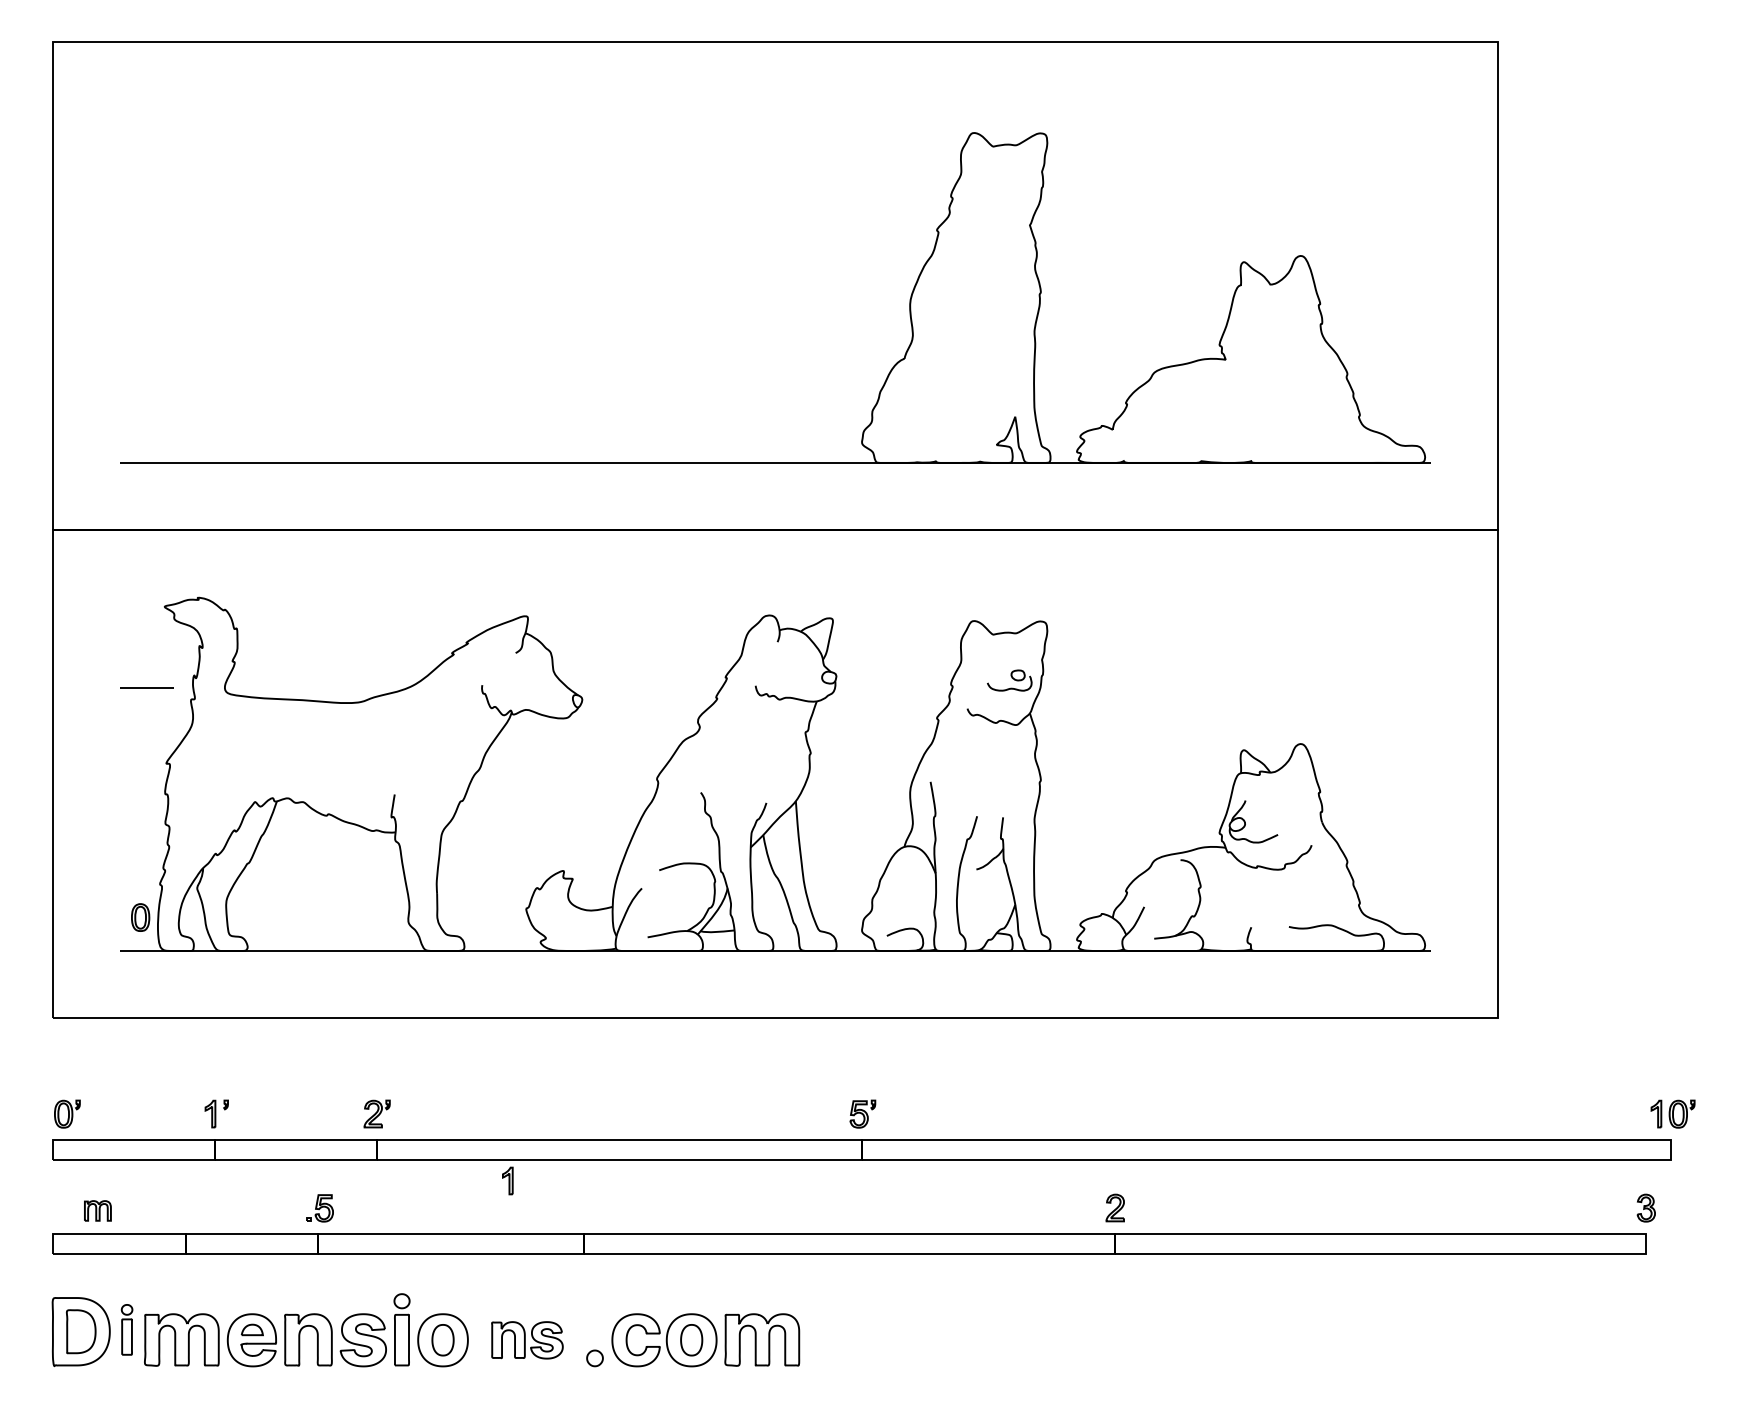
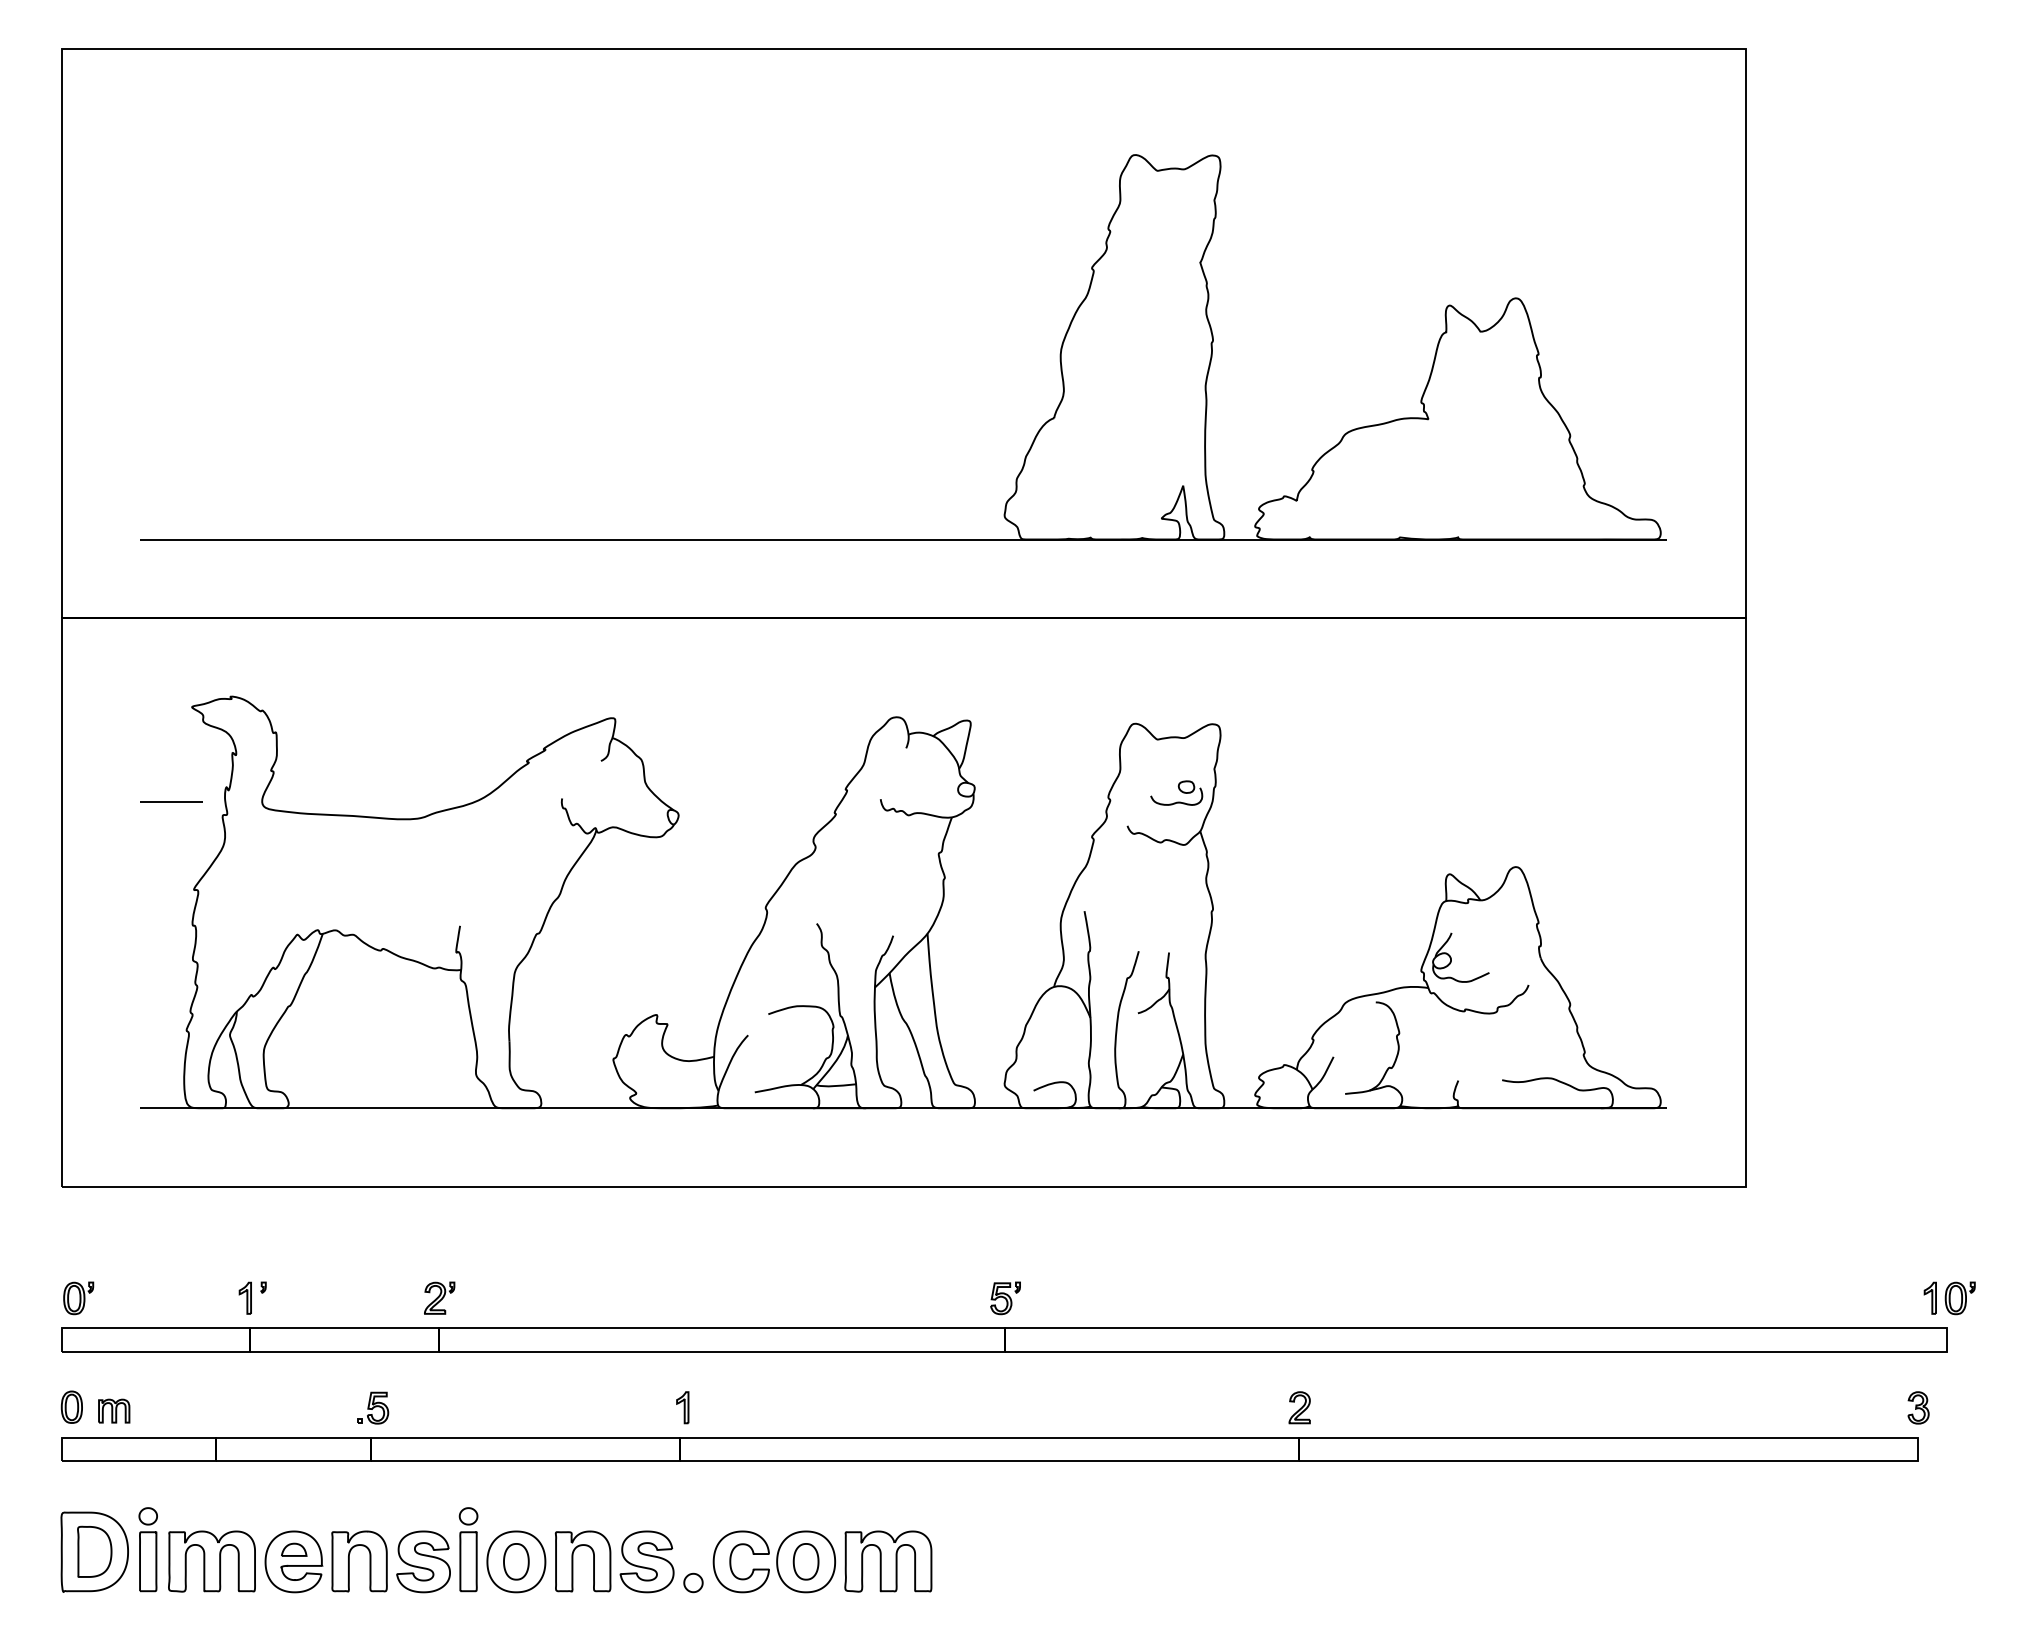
part: (140, 917) -> (71, 1407), moved
part: (507, 1180) -> (682, 1407), moved
part: (126, 1329) -> (147, 1549), size x1.43
part: (527, 1340) -> (614, 1562), size x1.43

